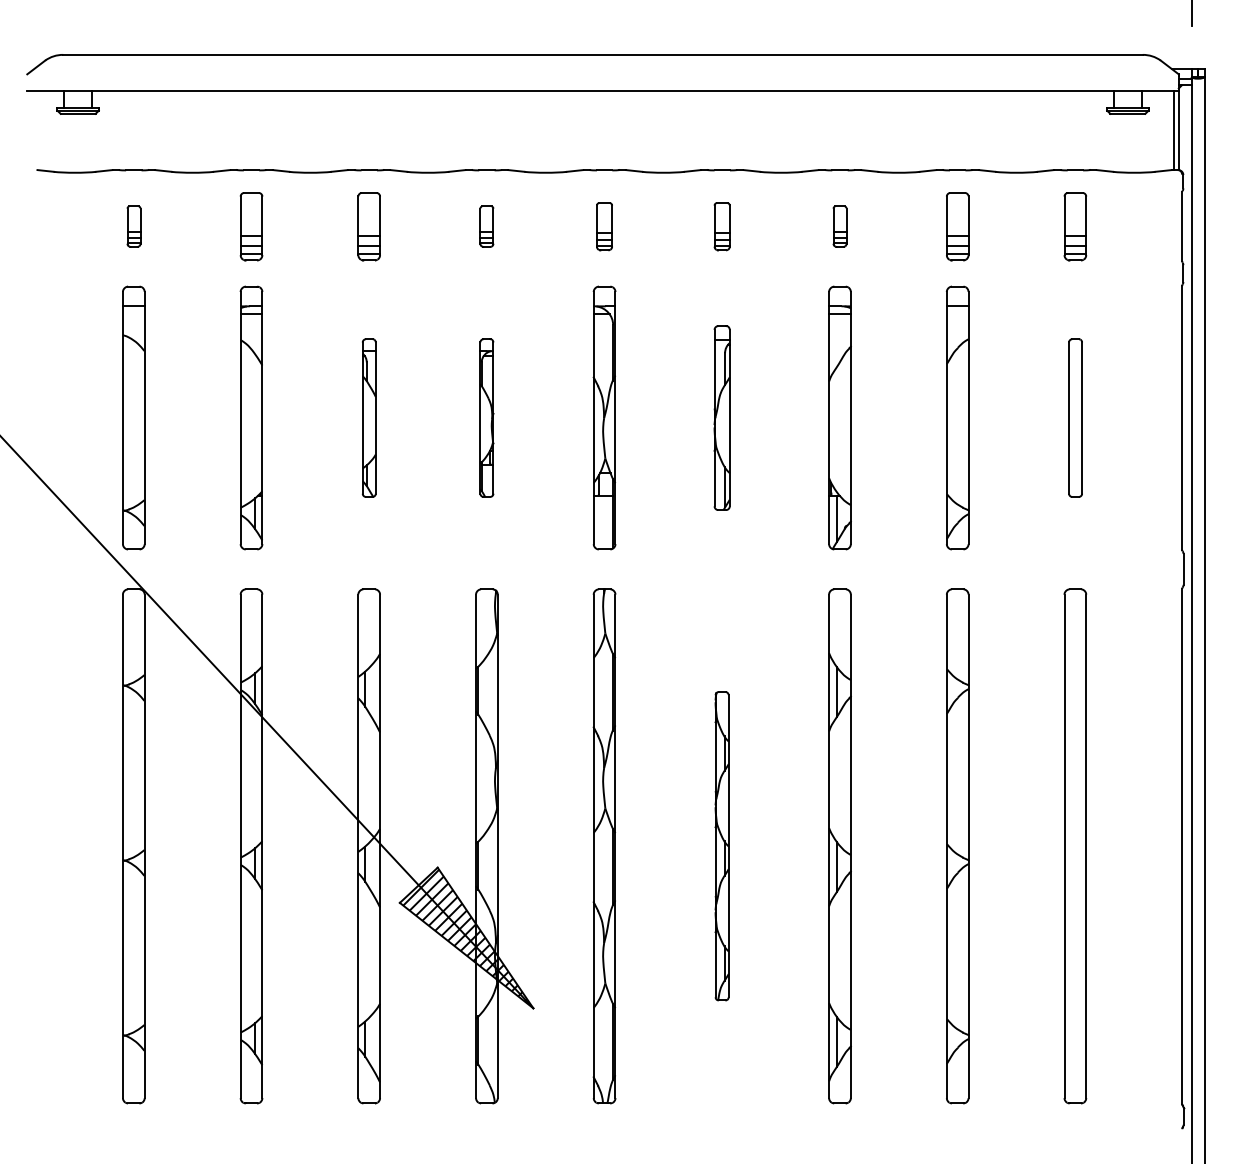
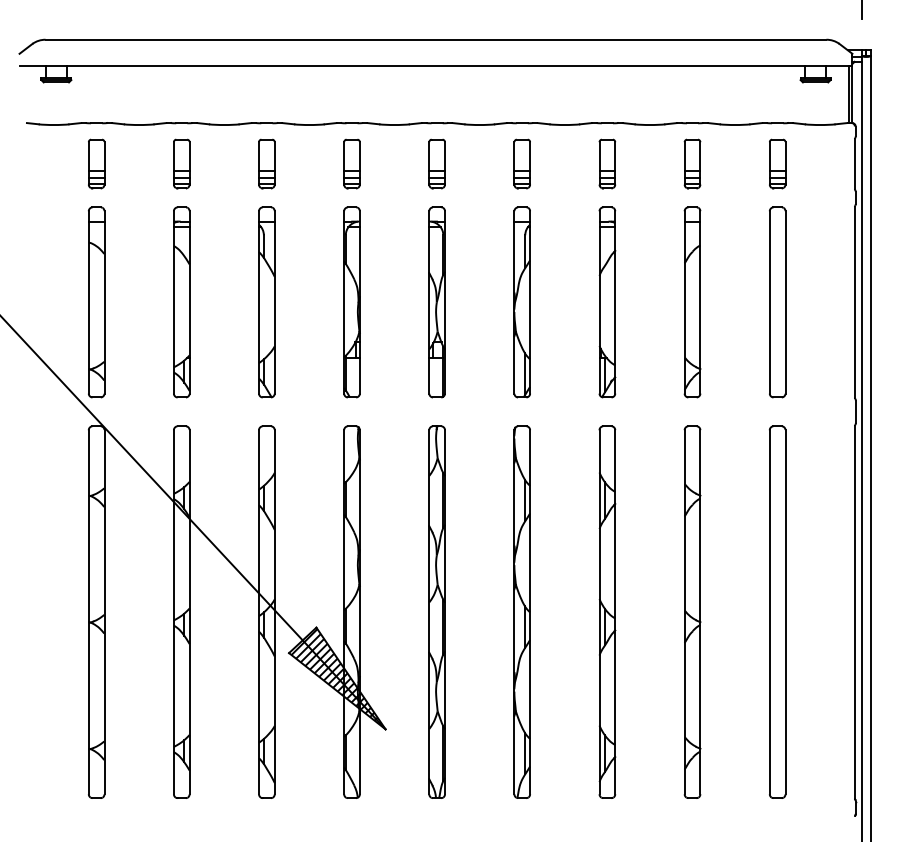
part: (133, 225) -> (96, 163), size x1.67
part: (486, 225) -> (351, 163), size x1.67
part: (603, 225) -> (436, 163), size x1.43
part: (721, 225) -> (521, 163), size x1.43
part: (840, 225) -> (607, 163), size x1.67
part: (368, 418) -> (266, 302), size x1.67
part: (486, 418) -> (351, 302), size x1.67
part: (721, 418) -> (521, 302), size x1.43
part: (1075, 418) -> (777, 302), size x1.67
part: (721, 845) -> (521, 611), size x1.67

